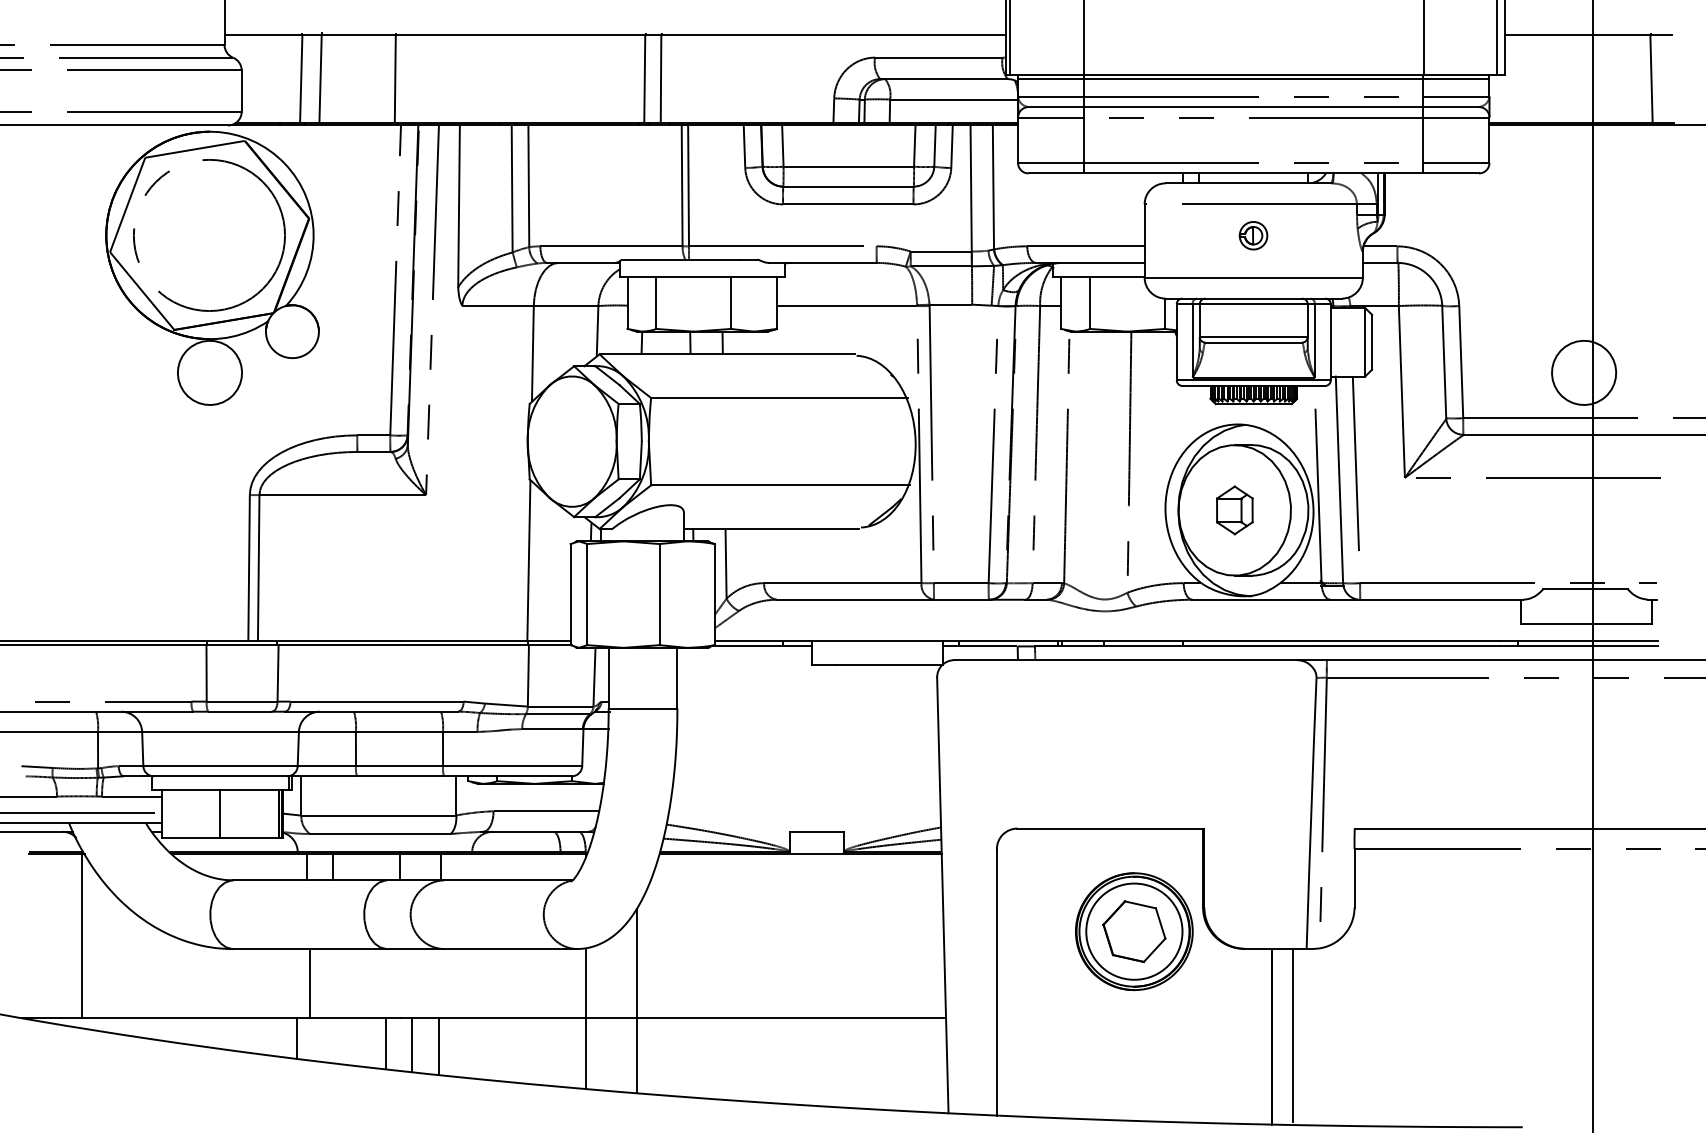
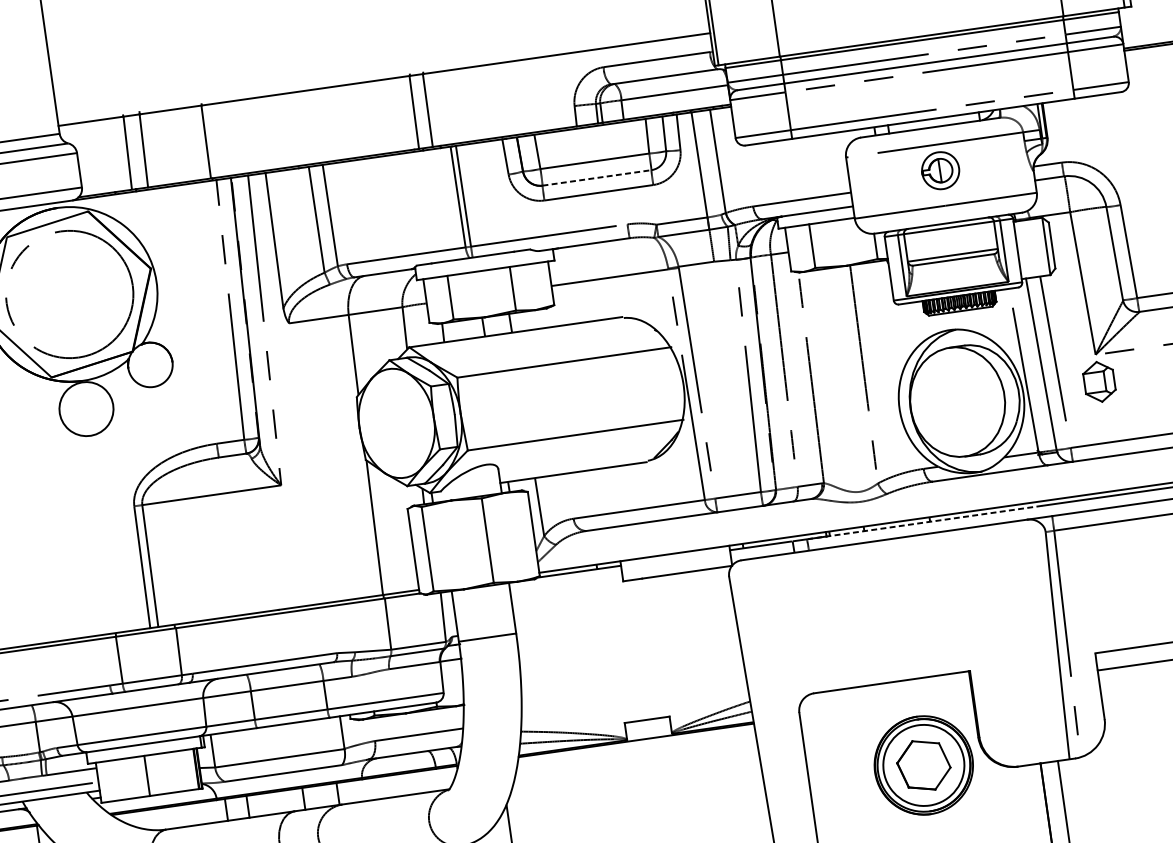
line: (848, 186) -> (596, 177), solid -> dashed
part: (1253, 235) -> (940, 170), size x1.6
part: (1234, 510) -> (1099, 382), moved
line: (1176, 646) -> (925, 522), solid -> dashed

